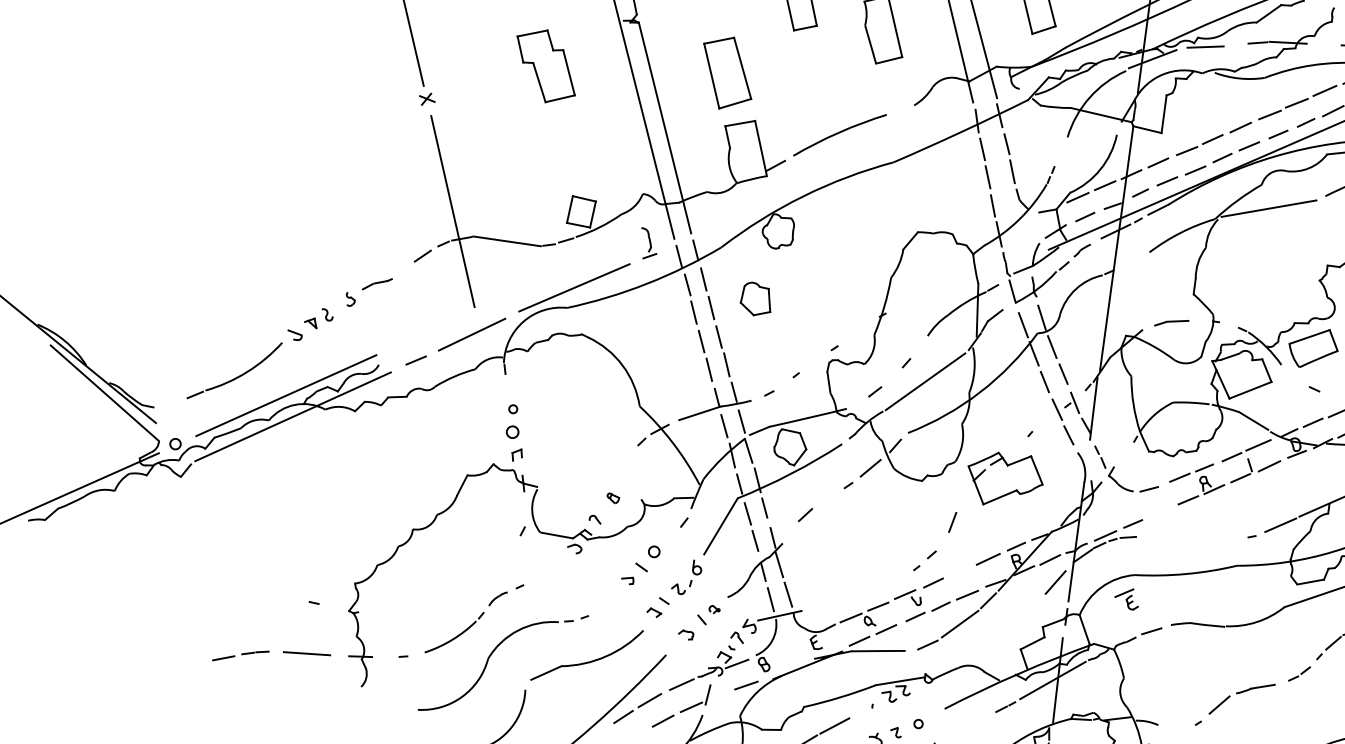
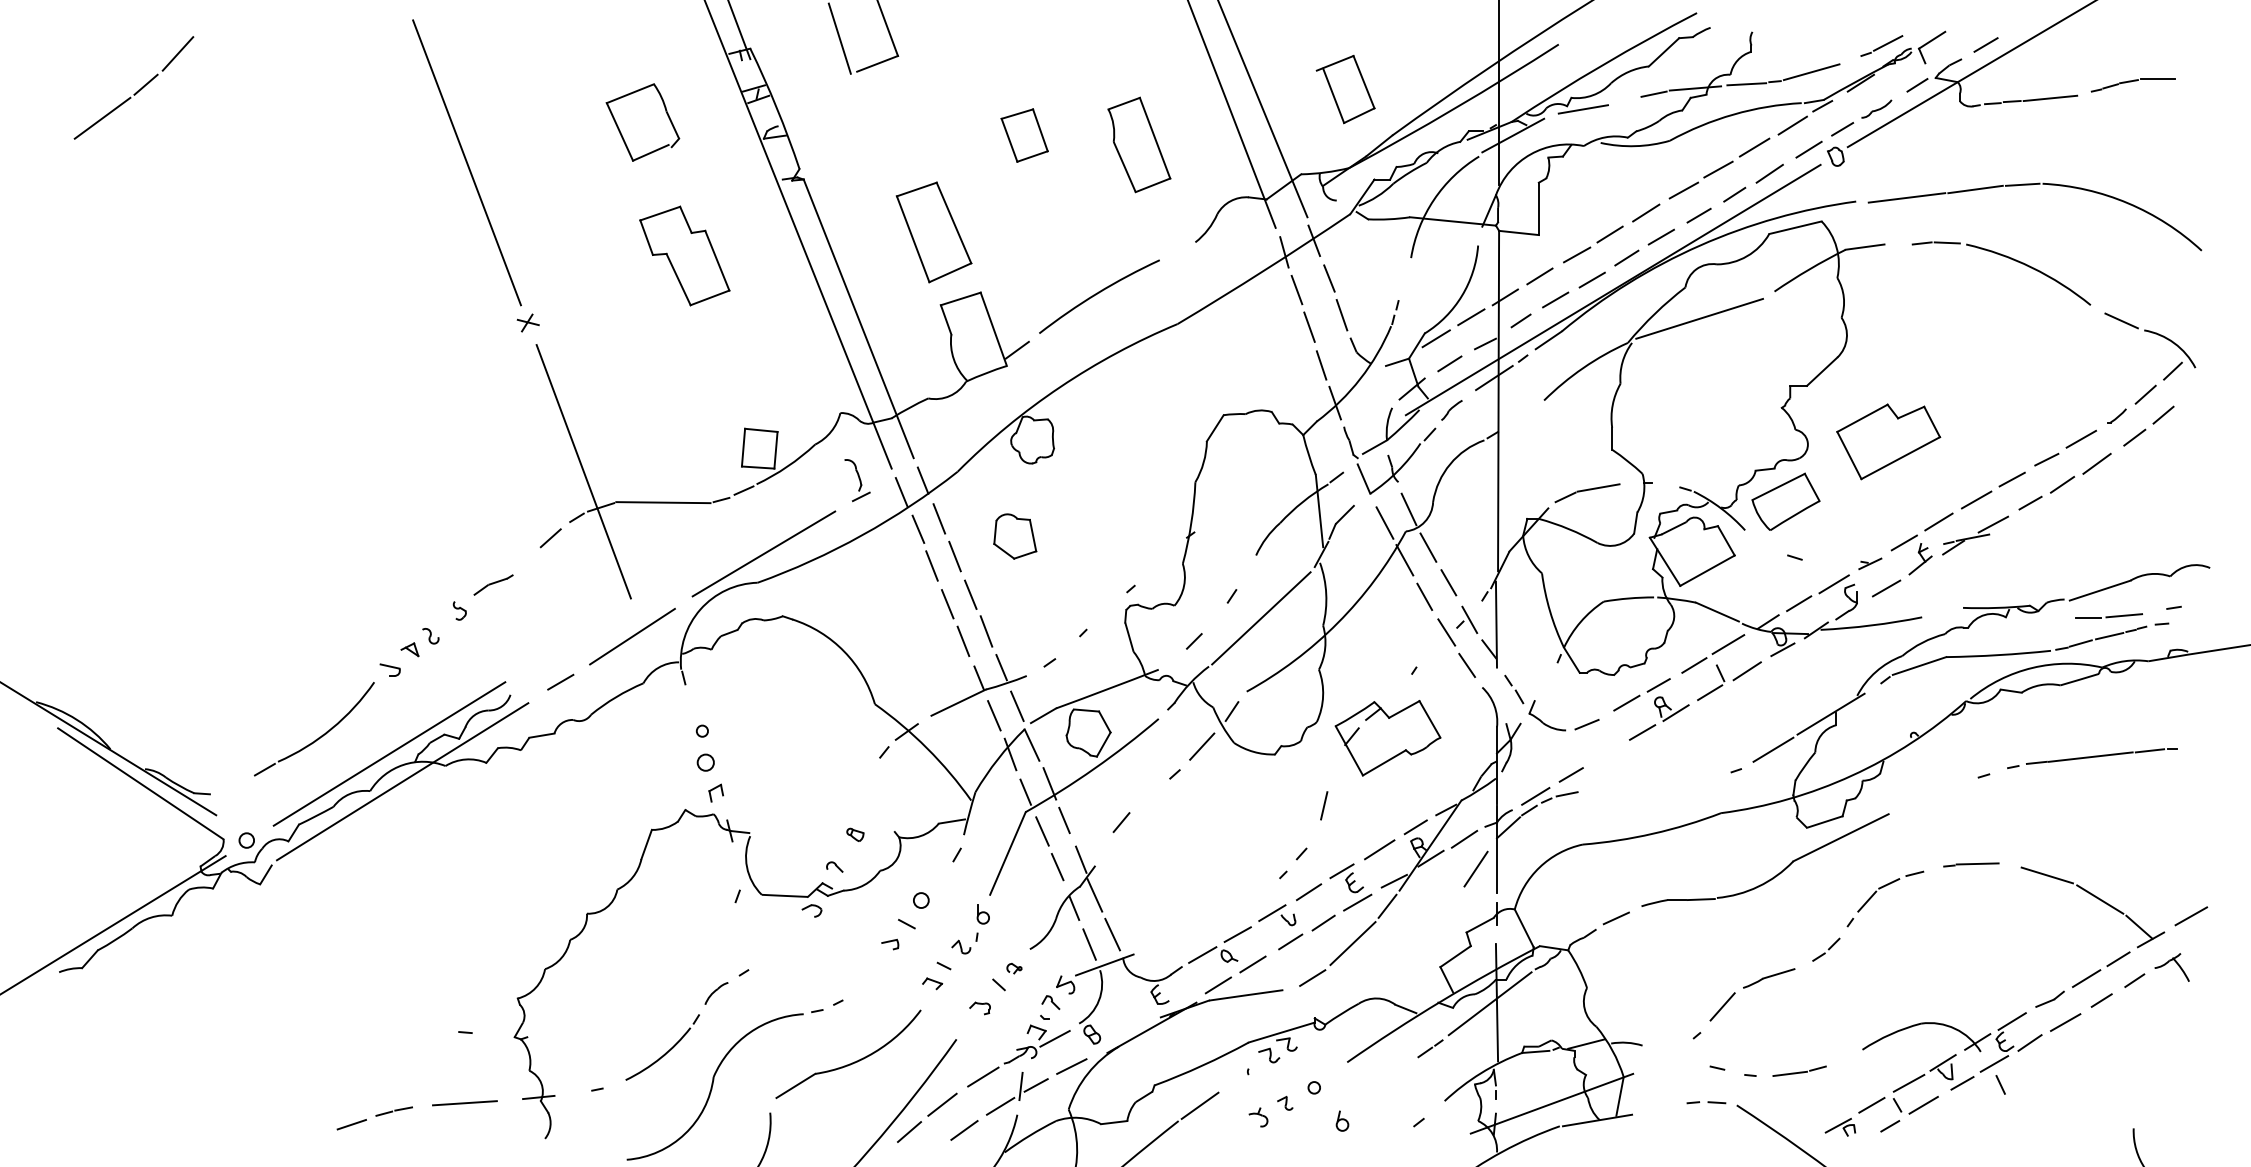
line: (1325, 44) -> (1746, 84), added
part: (1171, 323) -> (1587, 493), size x1.43
part: (1126, 598) -> (1346, 878), moved
line: (718, 695) -> (1035, 1085), added

